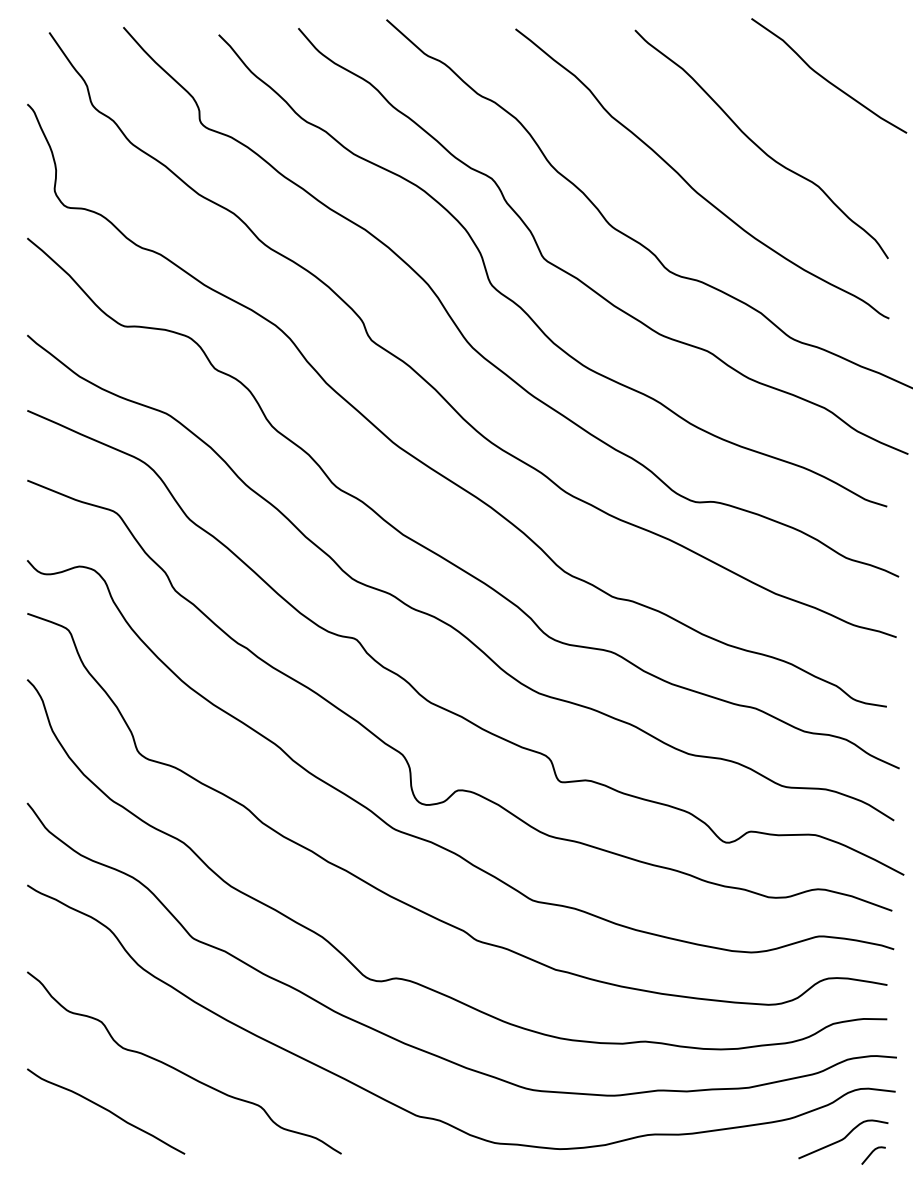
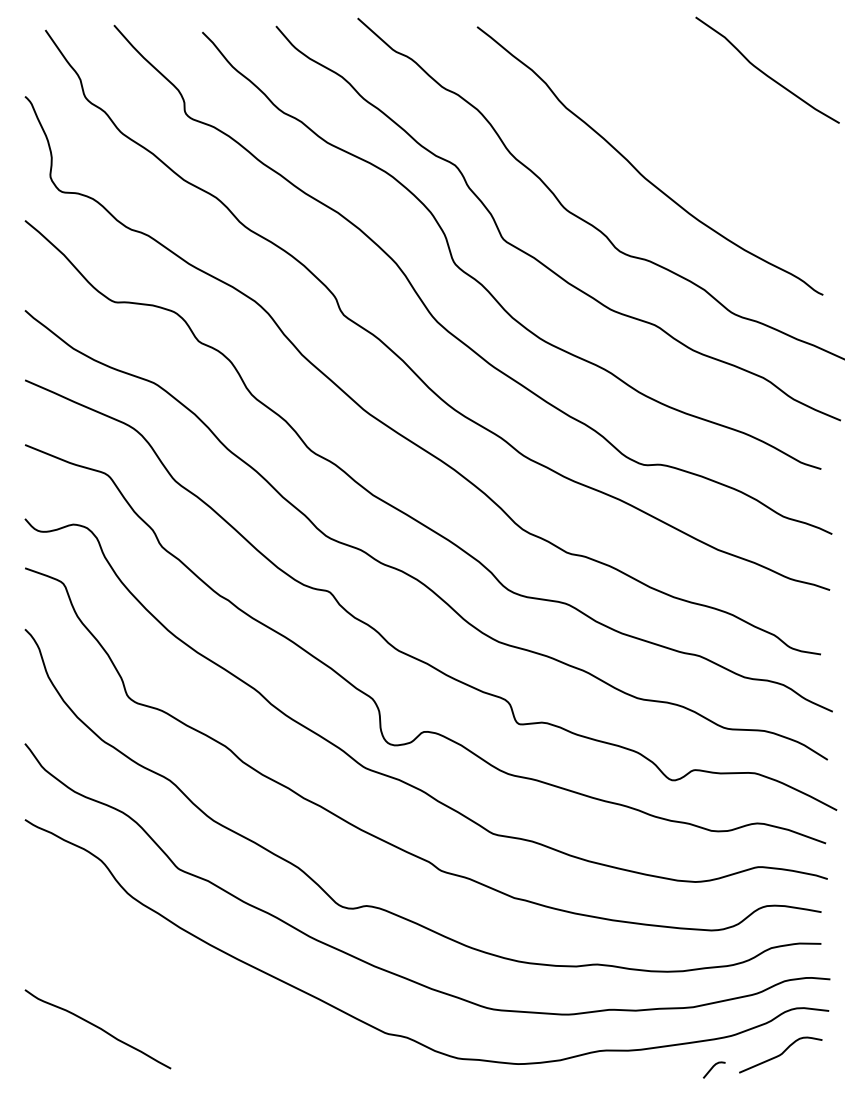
curve: (759, 146) -> (703, 135), removed
curve: (180, 1070) -> (166, 991), removed
curve: (872, 1153) -> (713, 1068), moved

